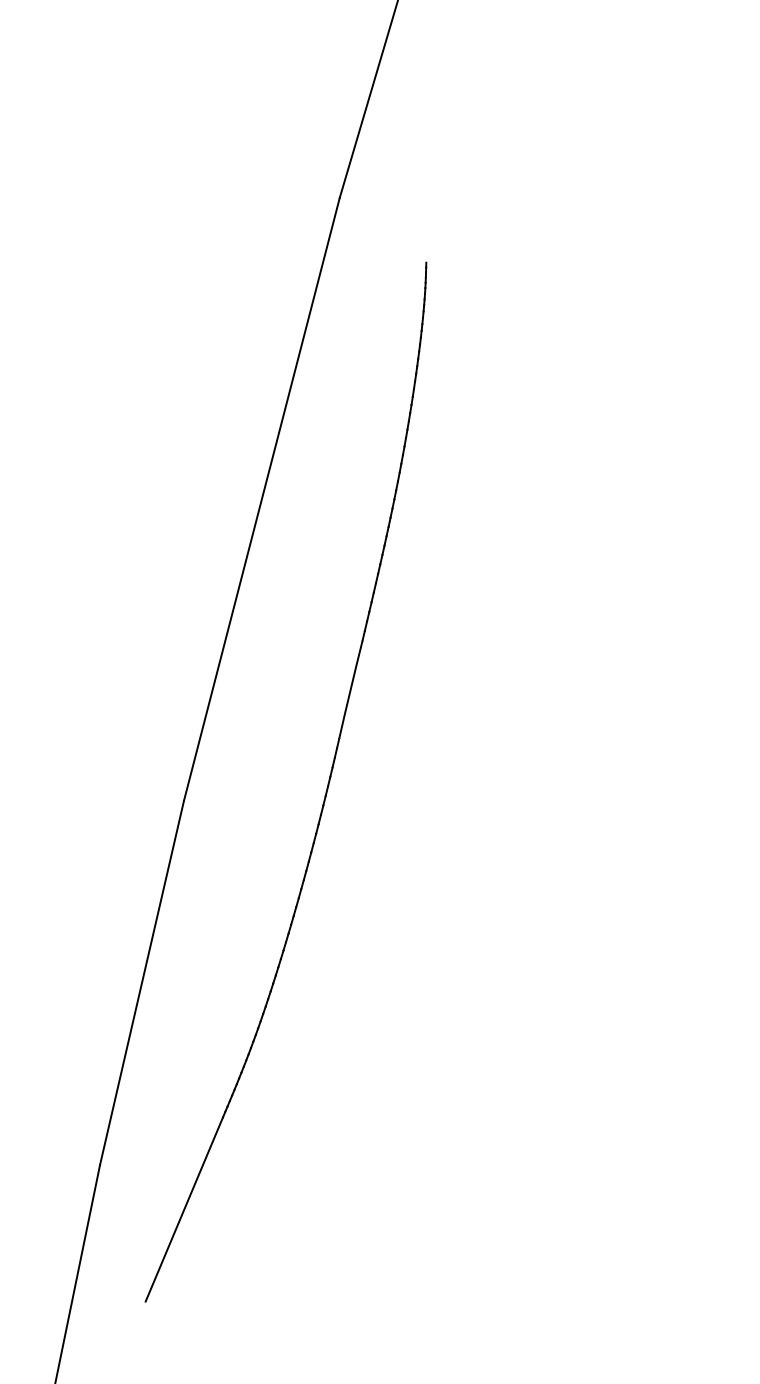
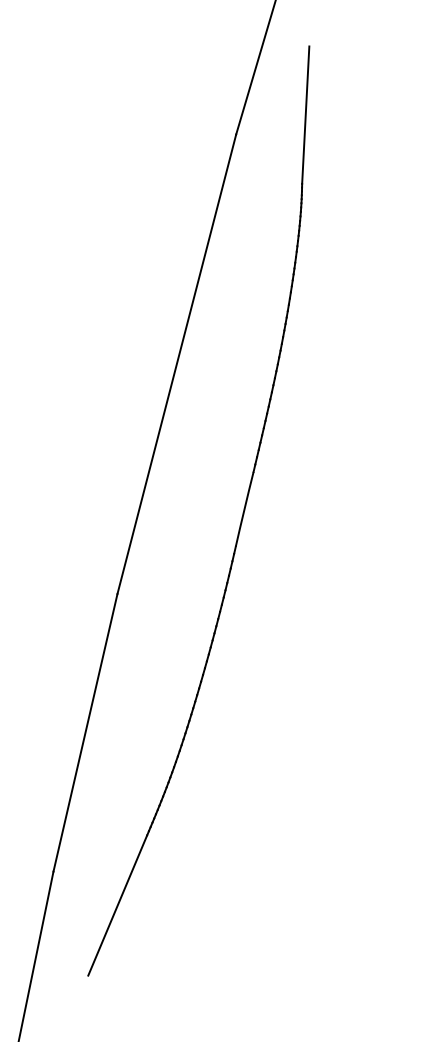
line: (430, 172) -> (305, 115), added

